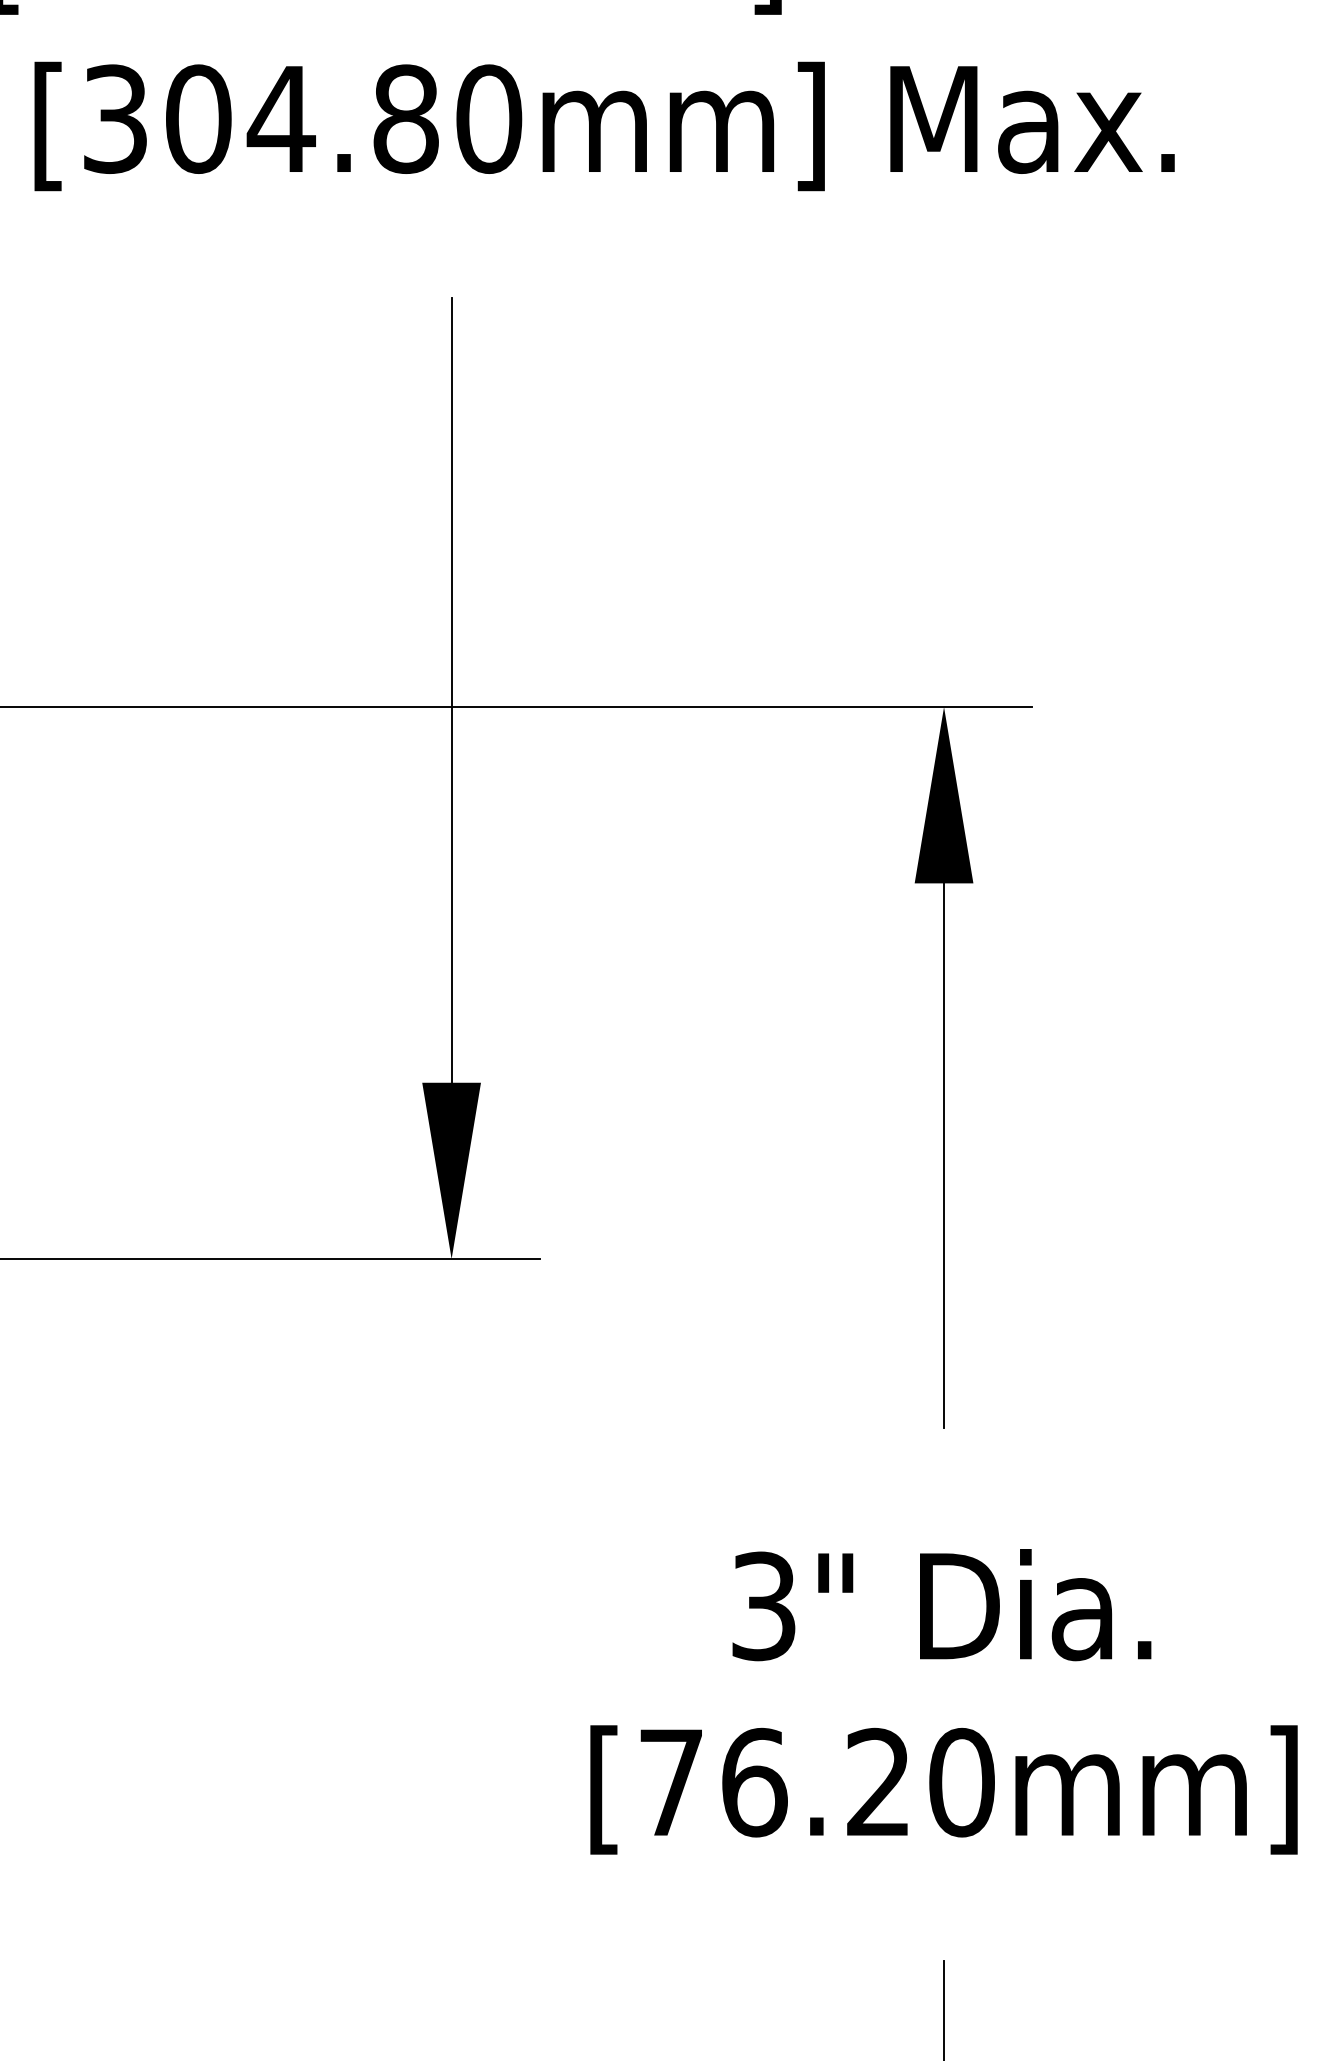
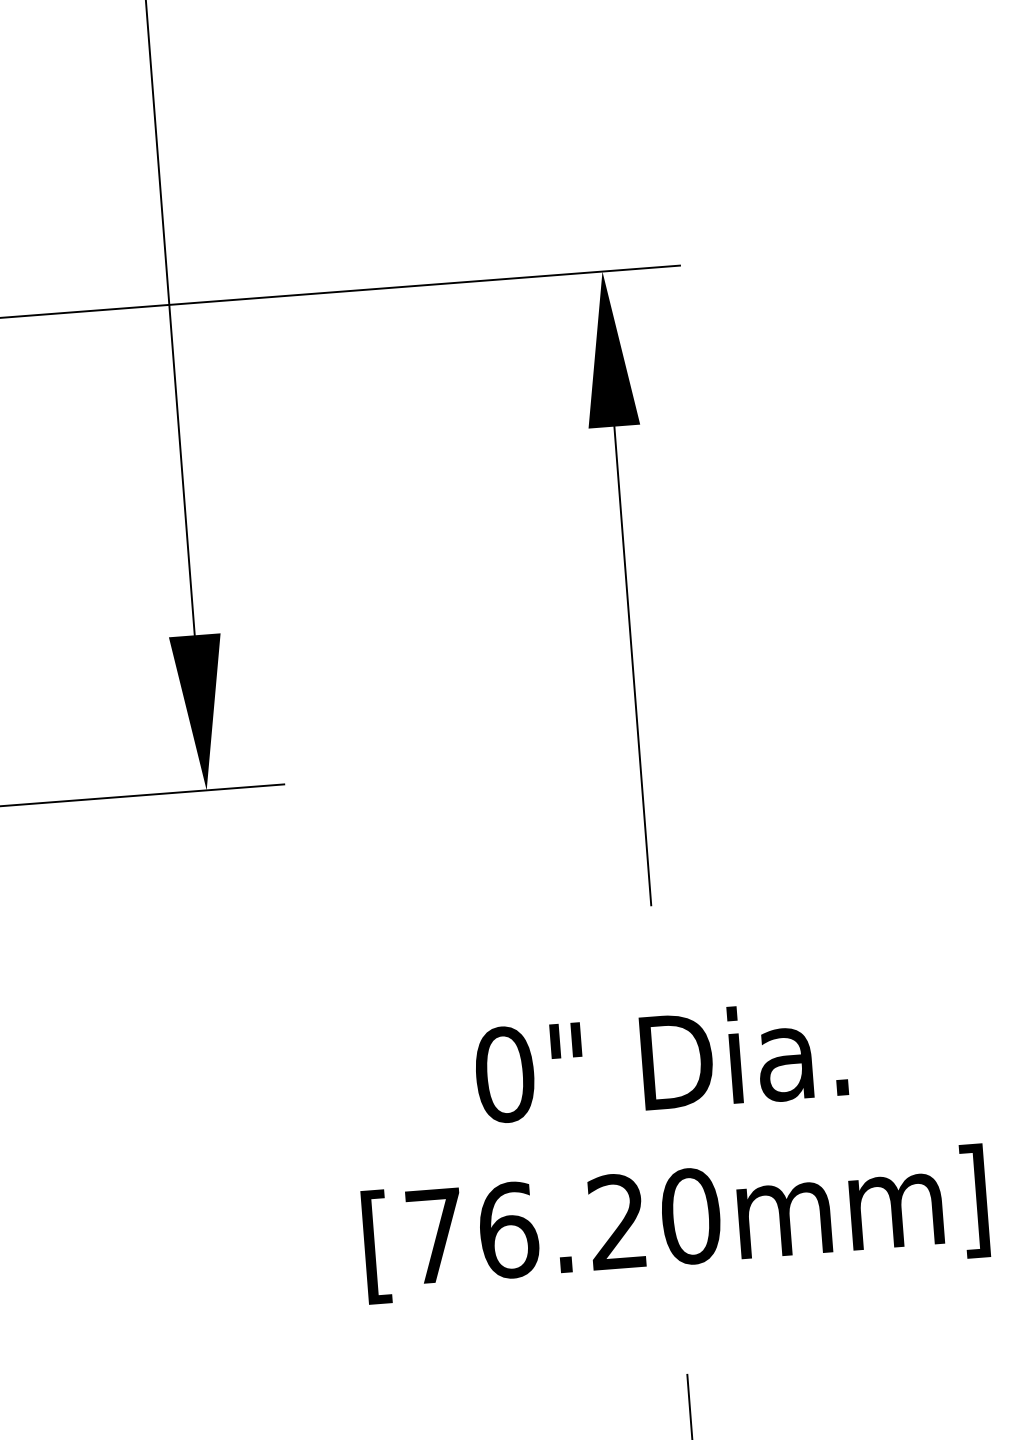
text: (763, 1606) -> (504, 1074), 3" -> 0"

